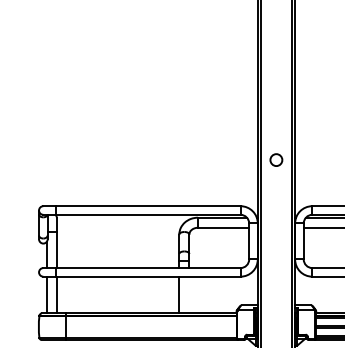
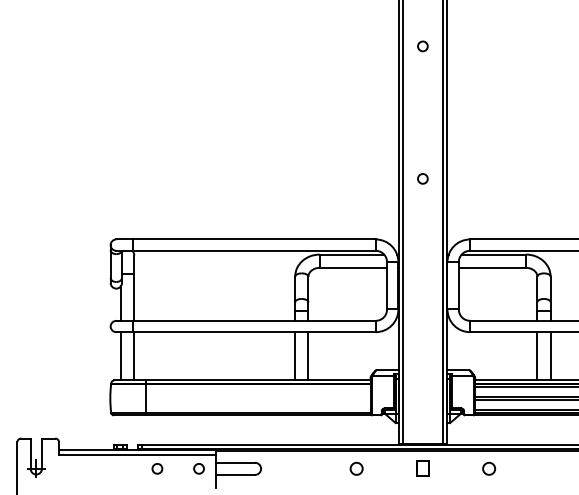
circle: (276, 59) -> (422, 46), added
circle: (276, 159) -> (422, 178), size x0.62
line: (189, 295) -> (308, 356), added

